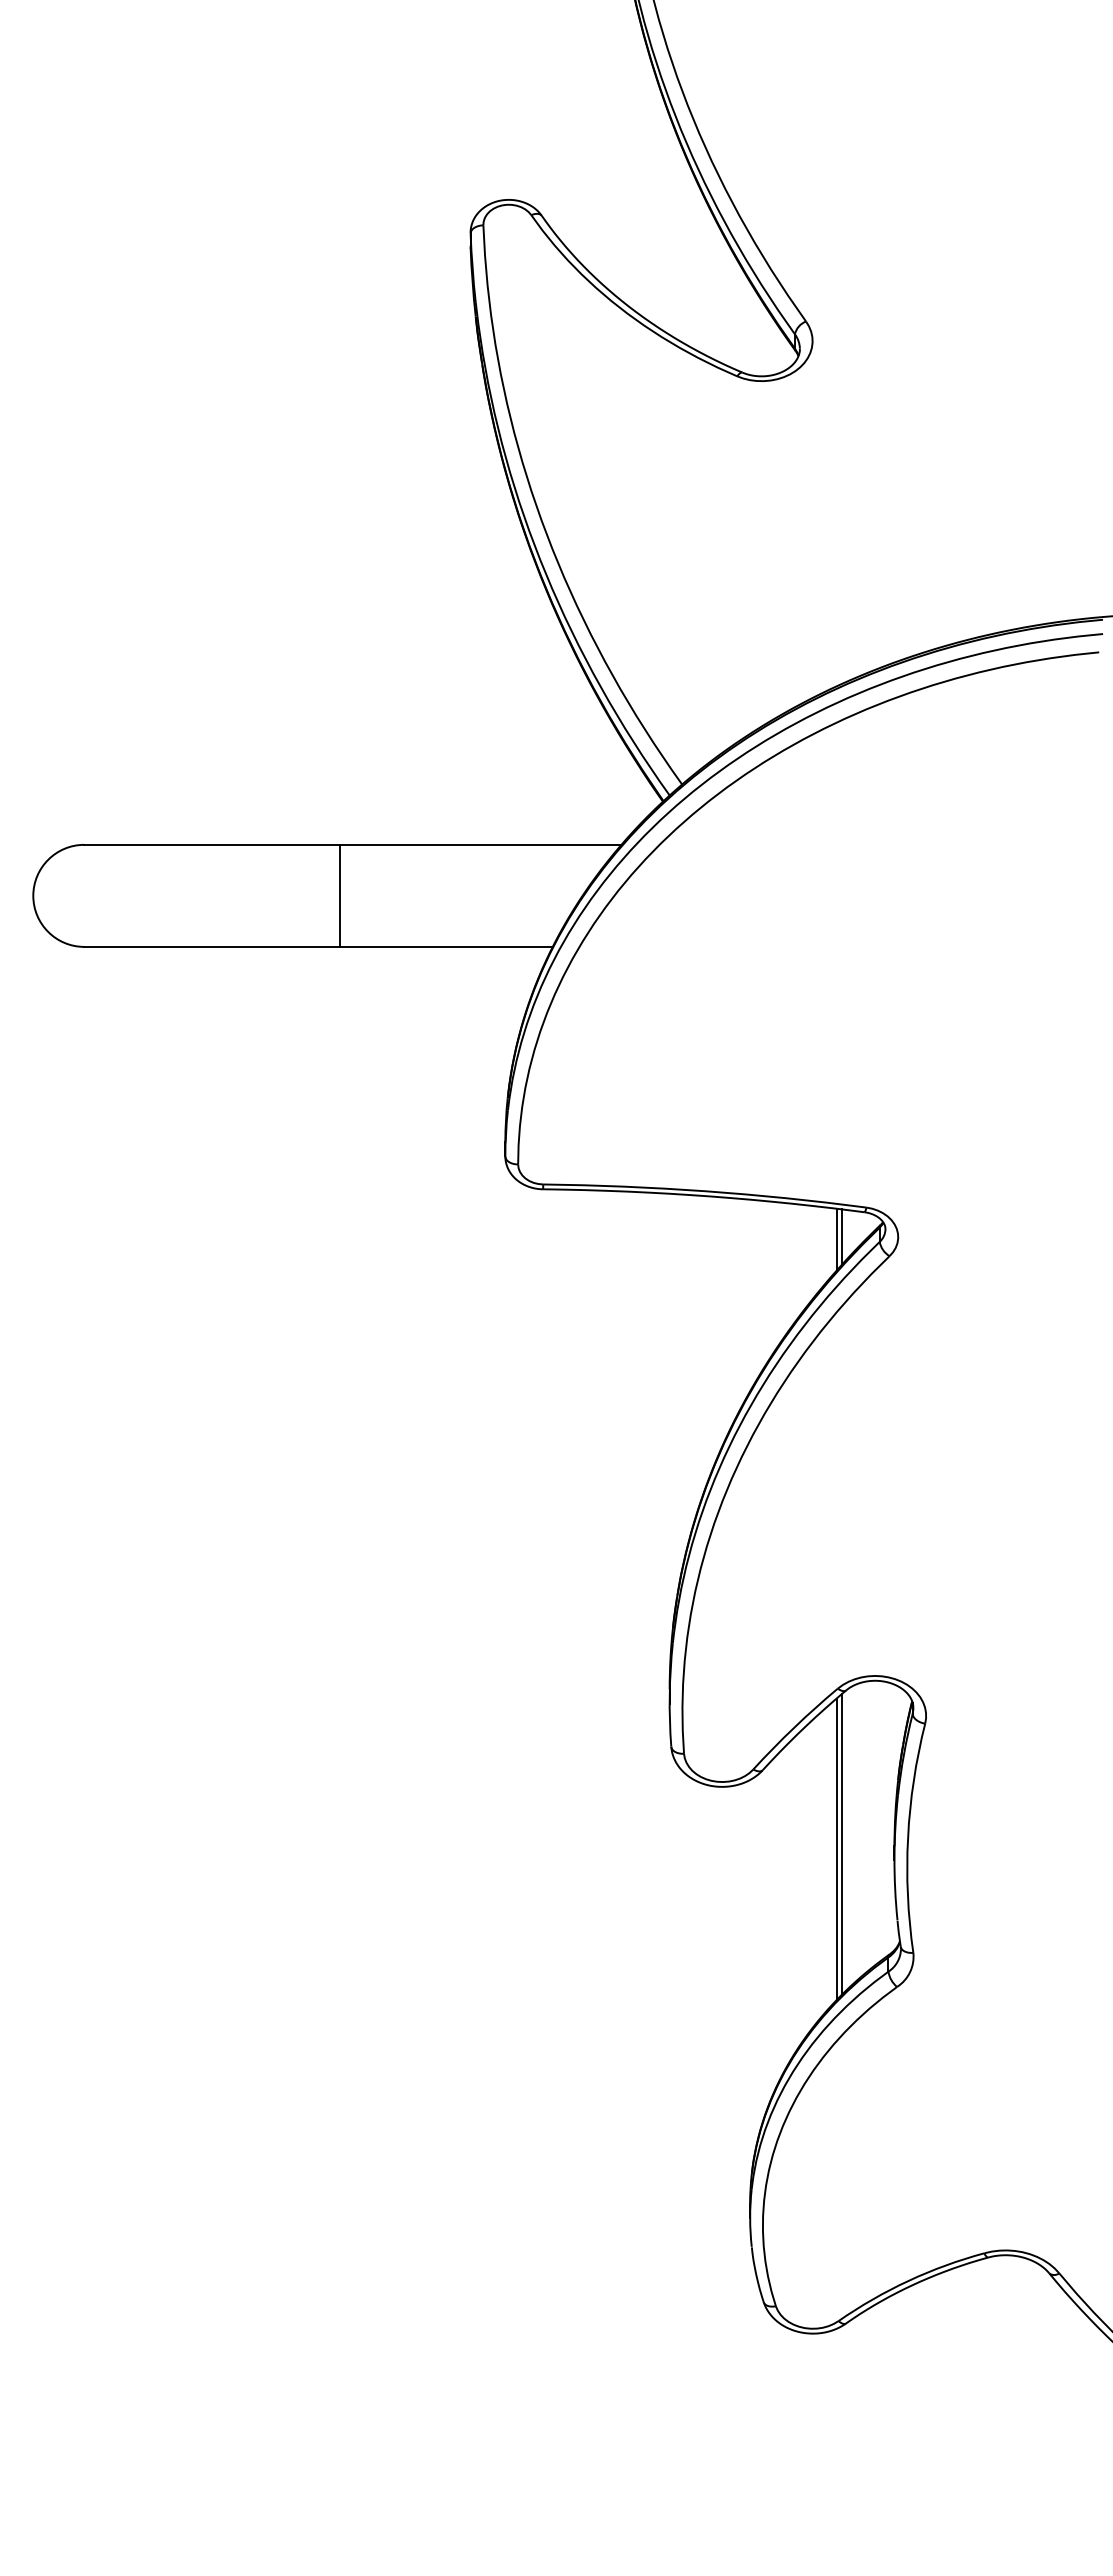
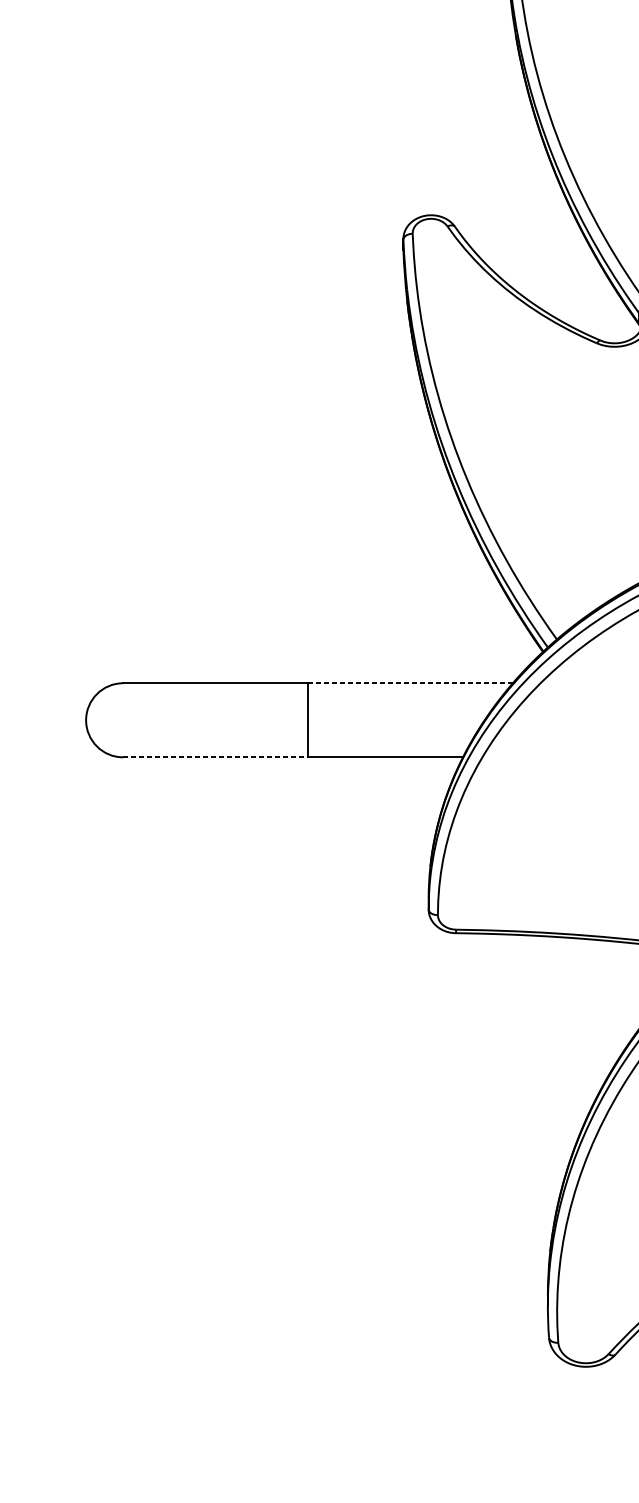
line: (480, 844) -> (410, 683), solid -> dashed
line: (211, 946) -> (215, 757), solid -> dashed

